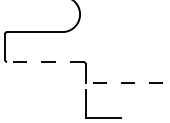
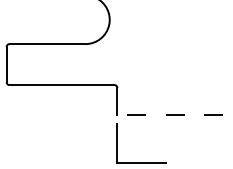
line: (44, 62) -> (61, 85), dashed -> solid

